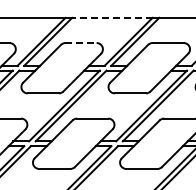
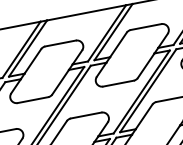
line: (111, 17) -> (85, 12), dashed -> solid
line: (81, 43) -> (61, 43), dashed -> solid

